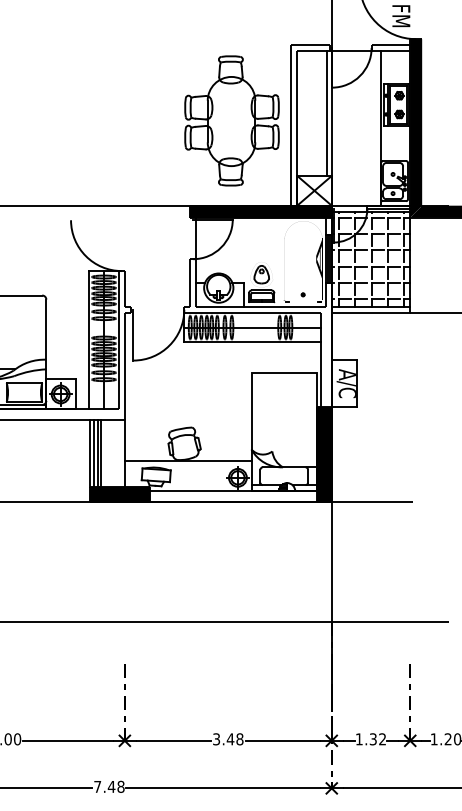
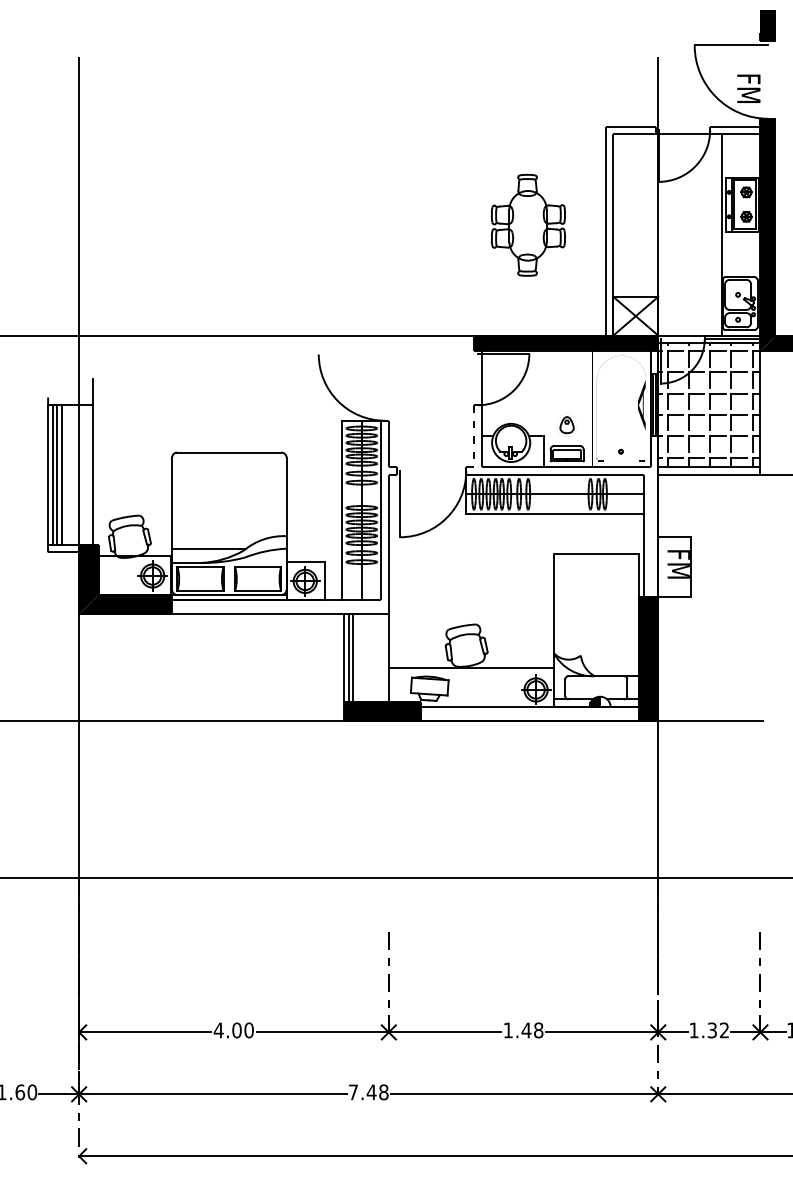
line: (327, 113) -> (652, 215), removed
part: (232, 121) -> (528, 225), size x0.6
part: (261, 273) -> (566, 424), size x0.7
line: (190, 283) -> (474, 436), solid -> dashed
text: (345, 383) -> (676, 567), A/C -> FM
line: (100, 452) -> (357, 657), removed
text: (215, 739) -> (507, 1030), 3.48 -> 1.48

